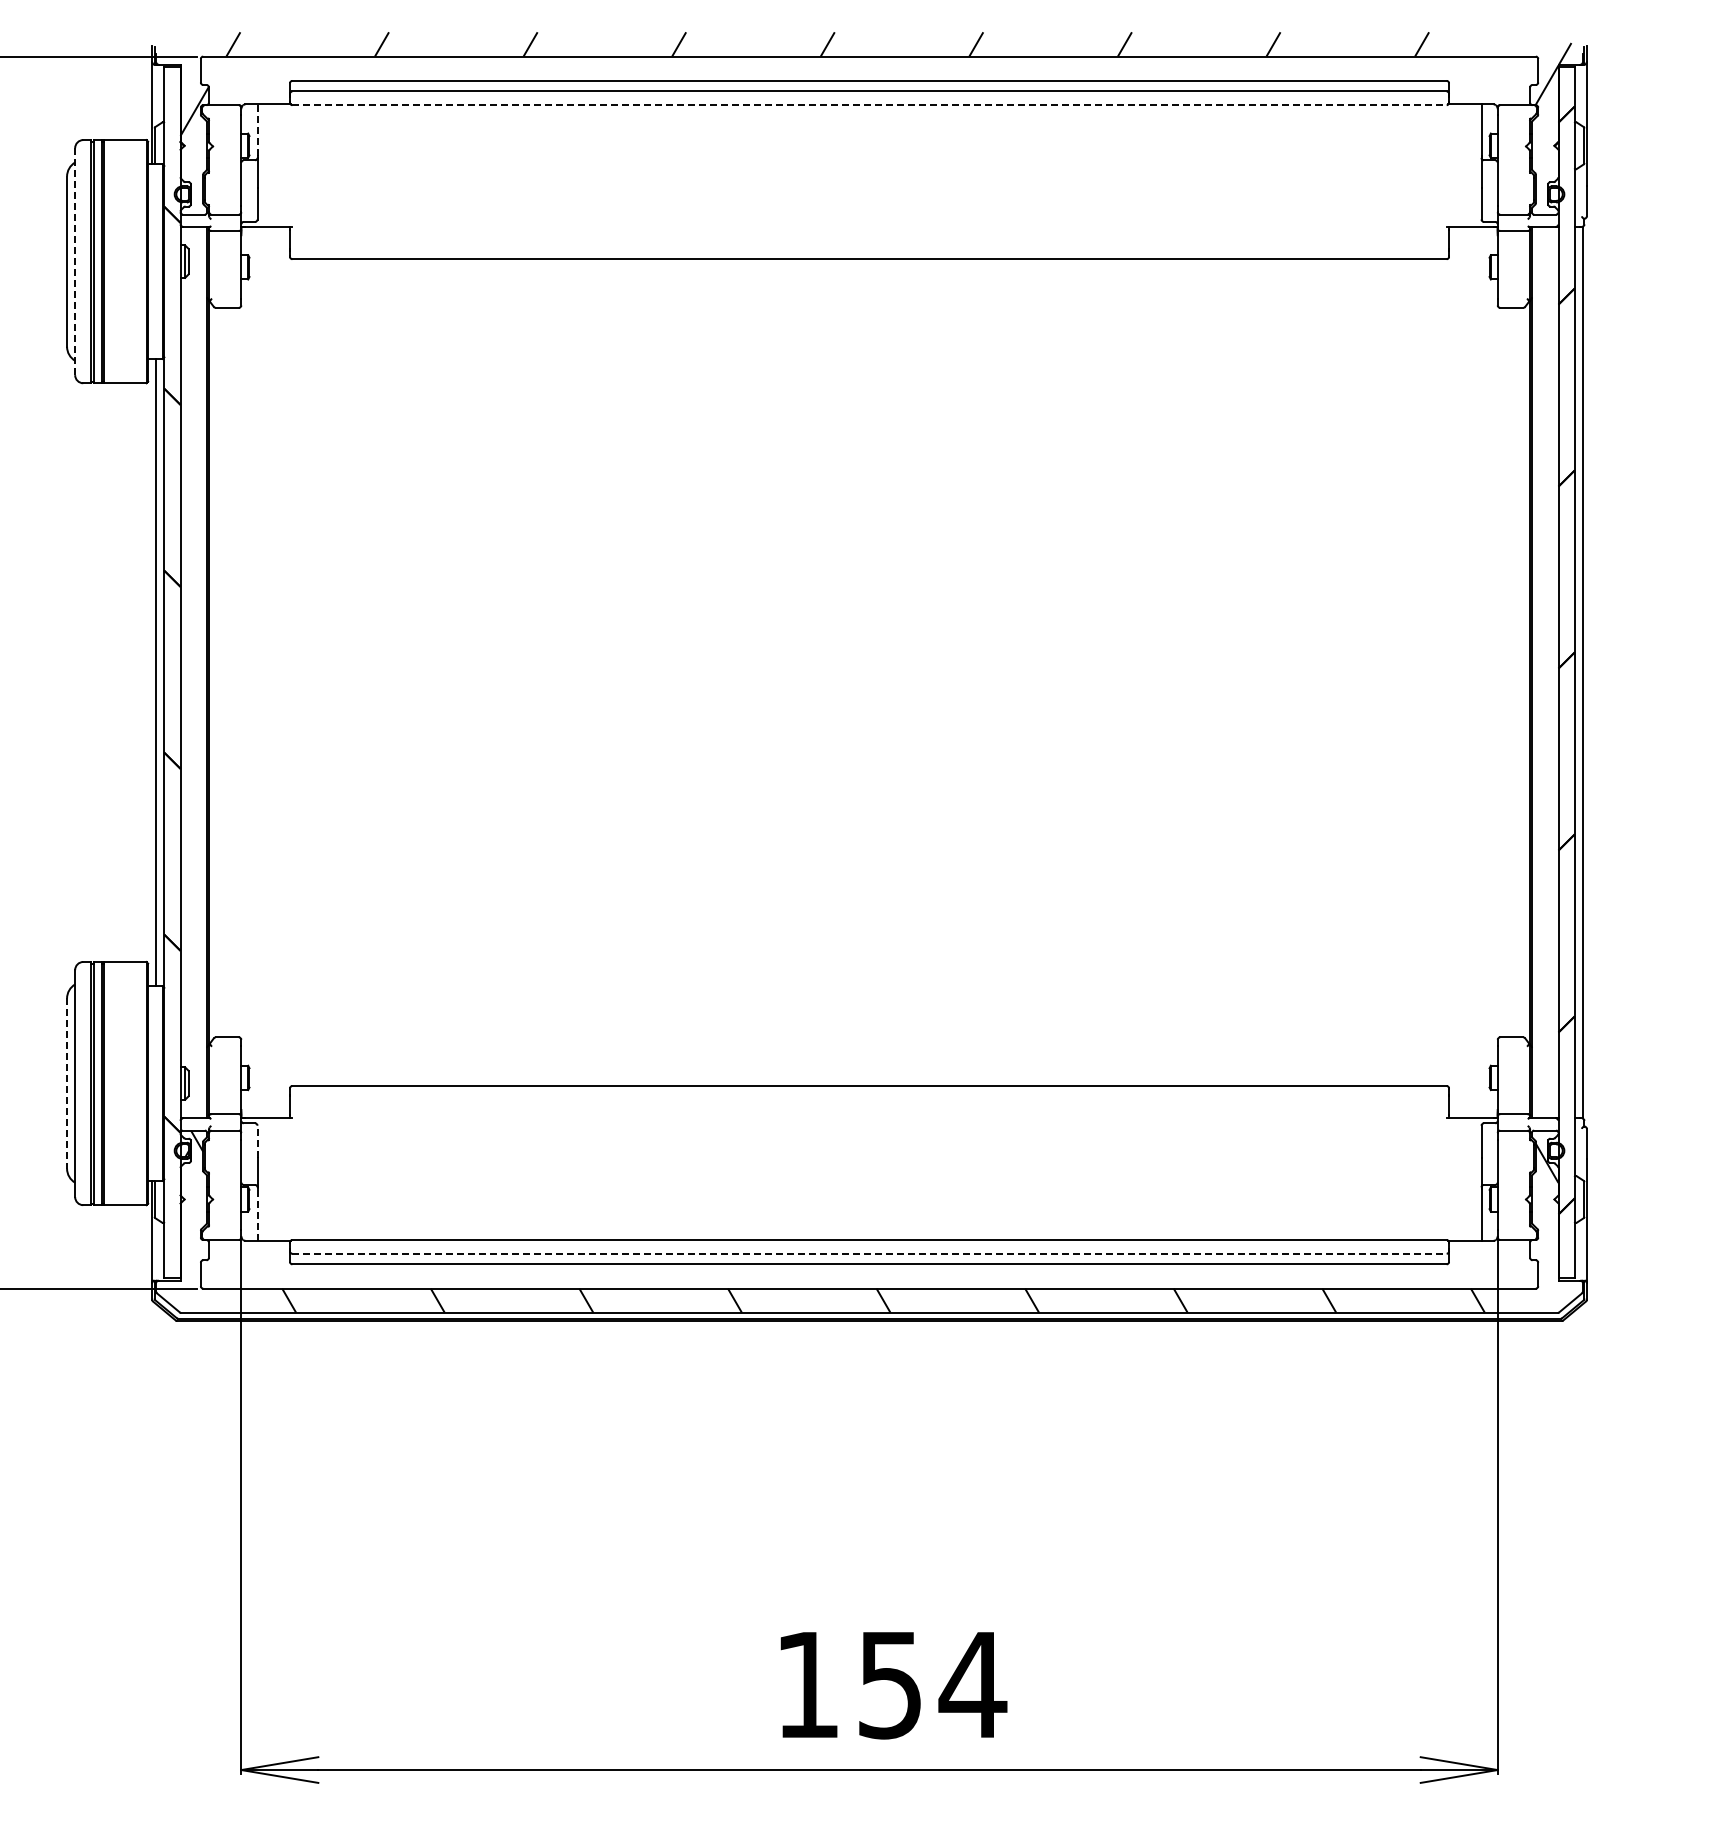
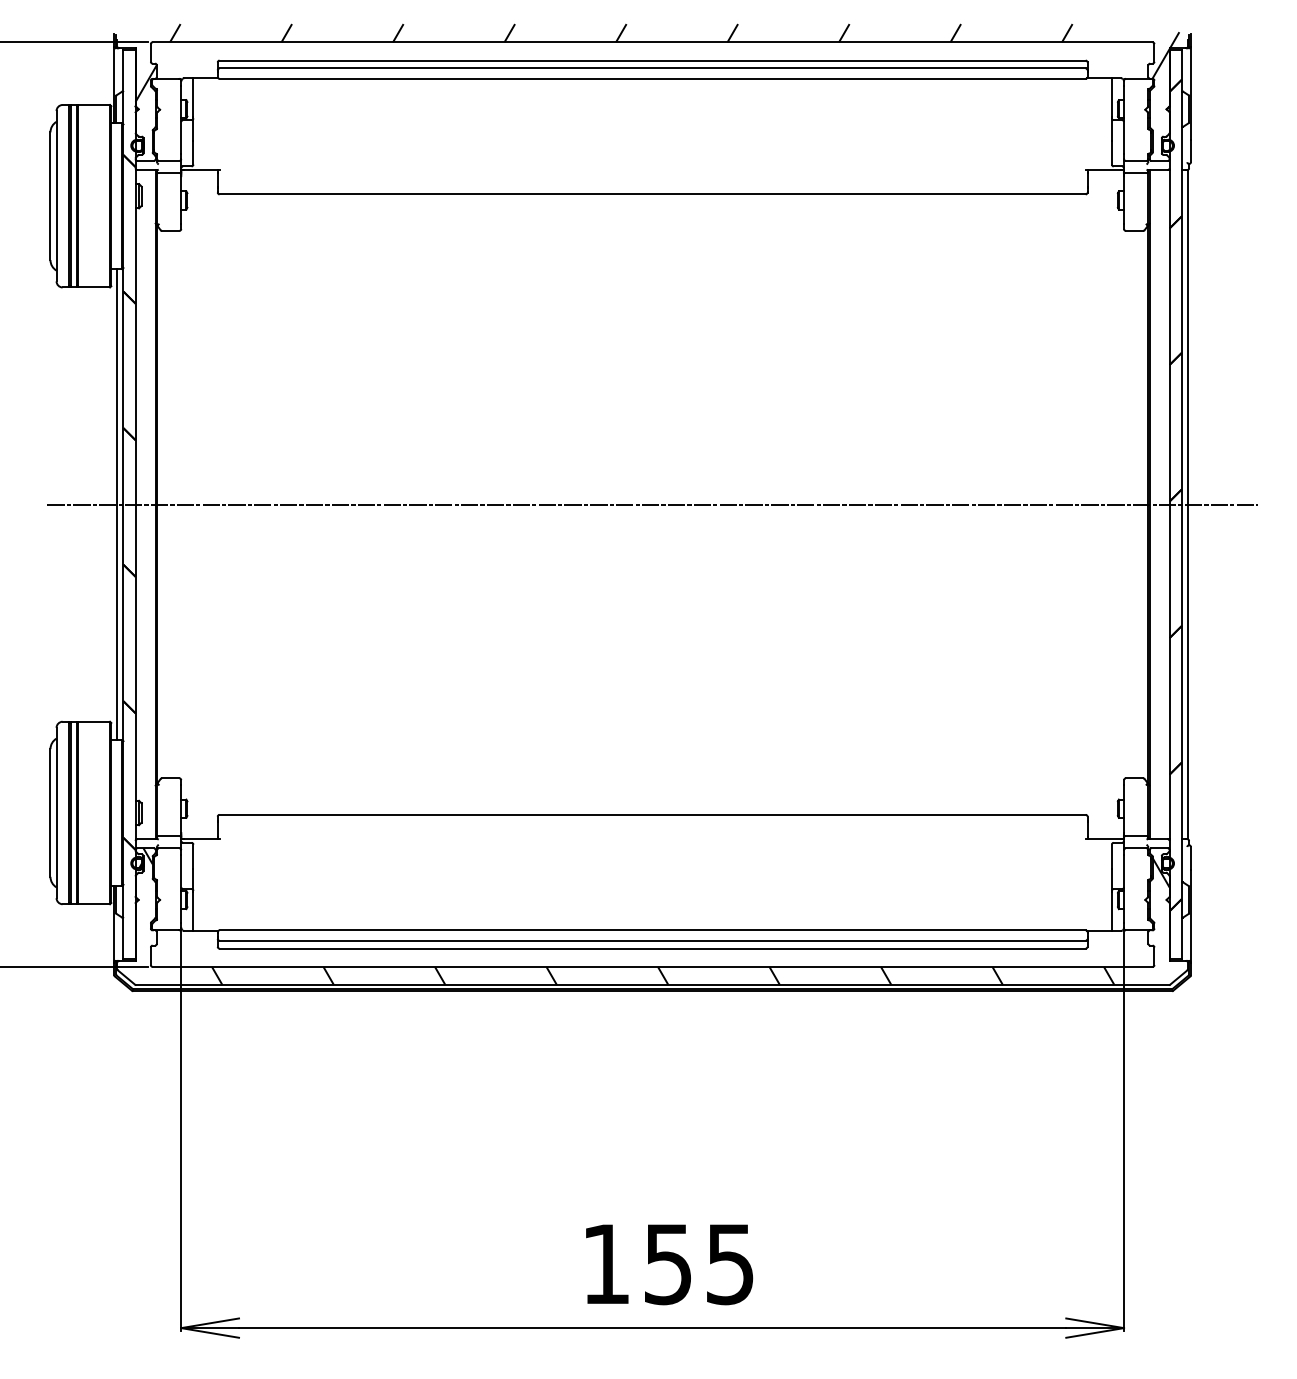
line: (870, 105) -> (653, 79), dashed -> solid
line: (257, 130) -> (193, 97), dashed -> solid
line: (75, 261) -> (56, 196), dashed -> solid
line: (869, 672) -> (652, 504), added
line: (67, 1084) -> (50, 813), dashed -> solid
line: (257, 1141) -> (193, 856), dashed -> solid
line: (257, 1214) -> (193, 911), dashed -> solid
line: (870, 1253) -> (653, 940), dashed -> solid
text: (972, 1685) -> (729, 1264), 154 -> 155

